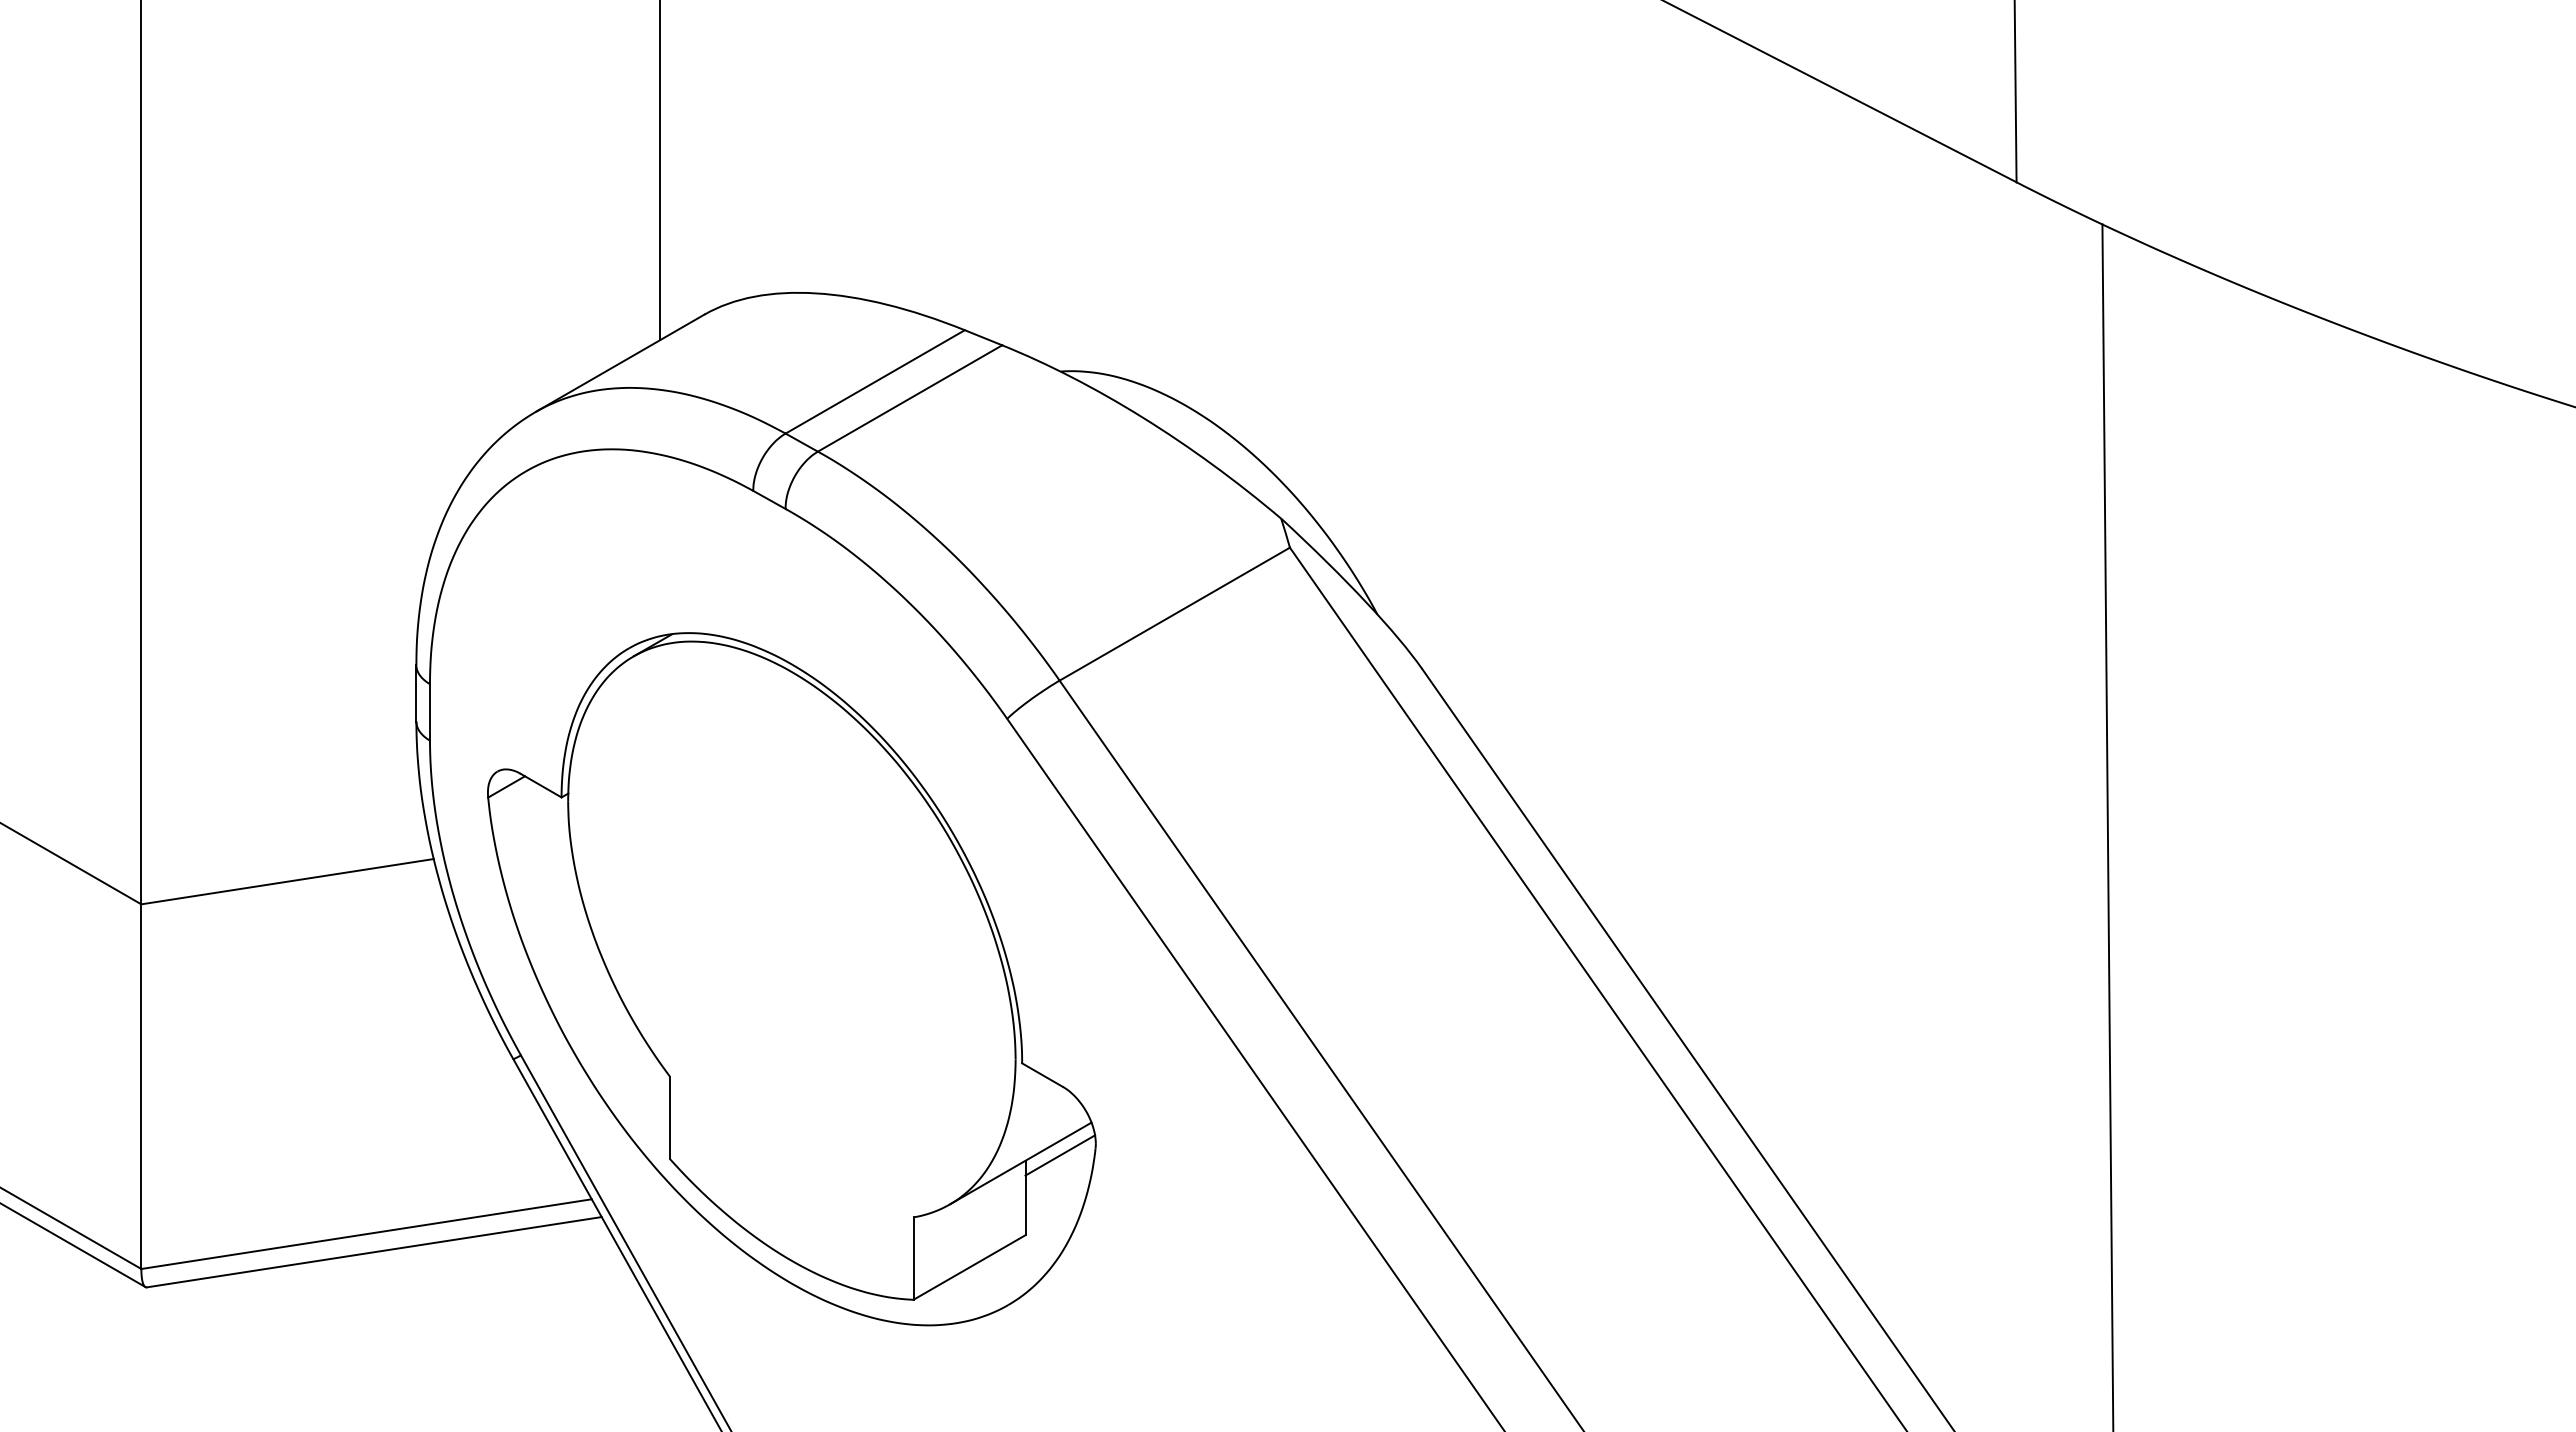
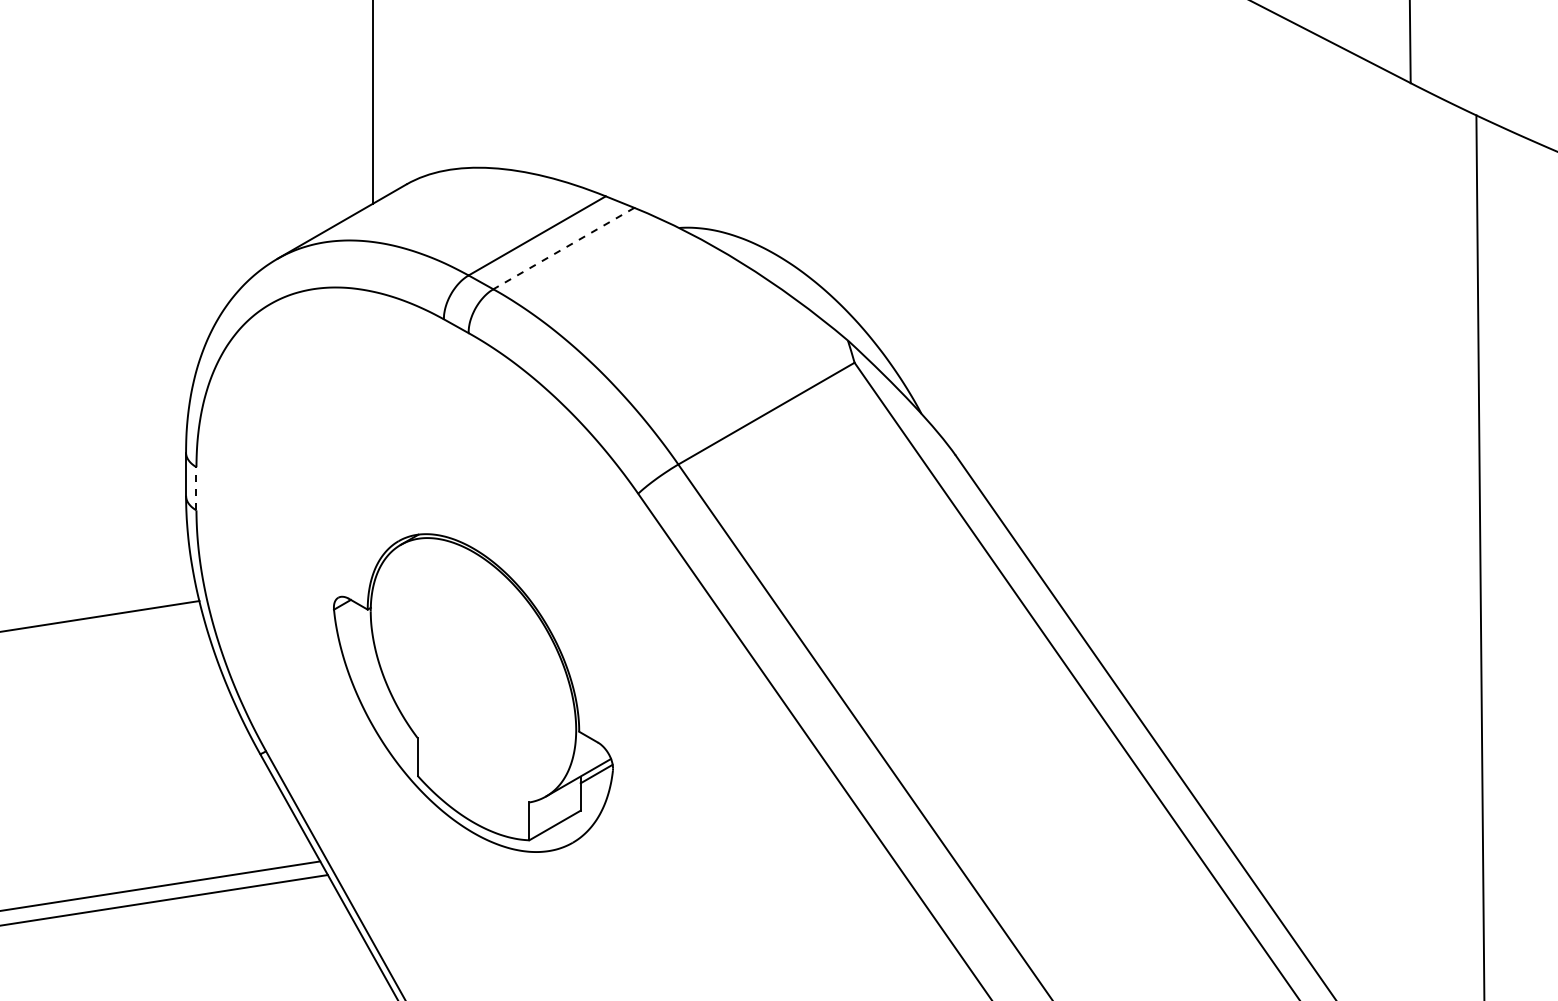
line: (909, 398) -> (563, 248), solid -> dashed
line: (429, 711) -> (196, 488), solid -> dashed
part: (791, 979) -> (473, 693), size x0.6

